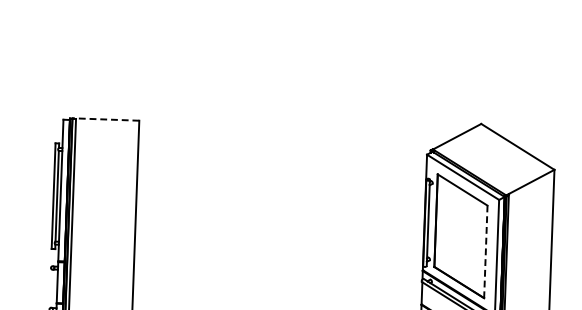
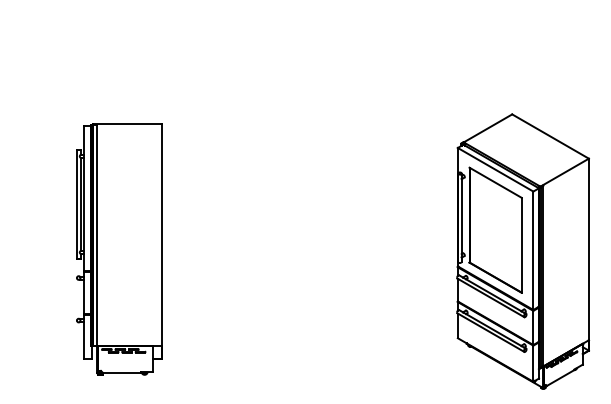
line: (105, 119) -> (127, 123), dashed -> solid
line: (485, 251) -> (521, 244), dashed -> solid

